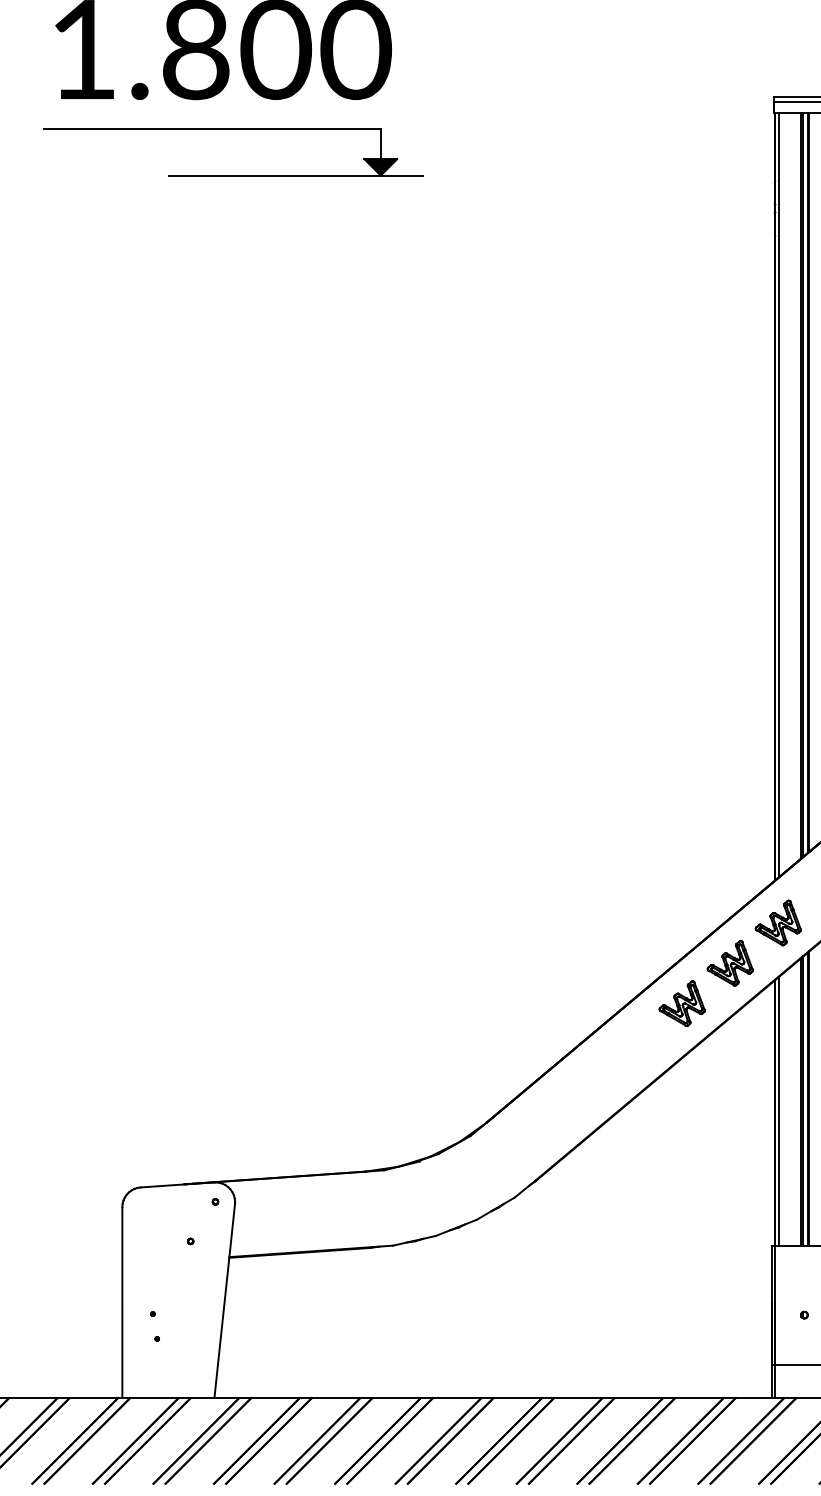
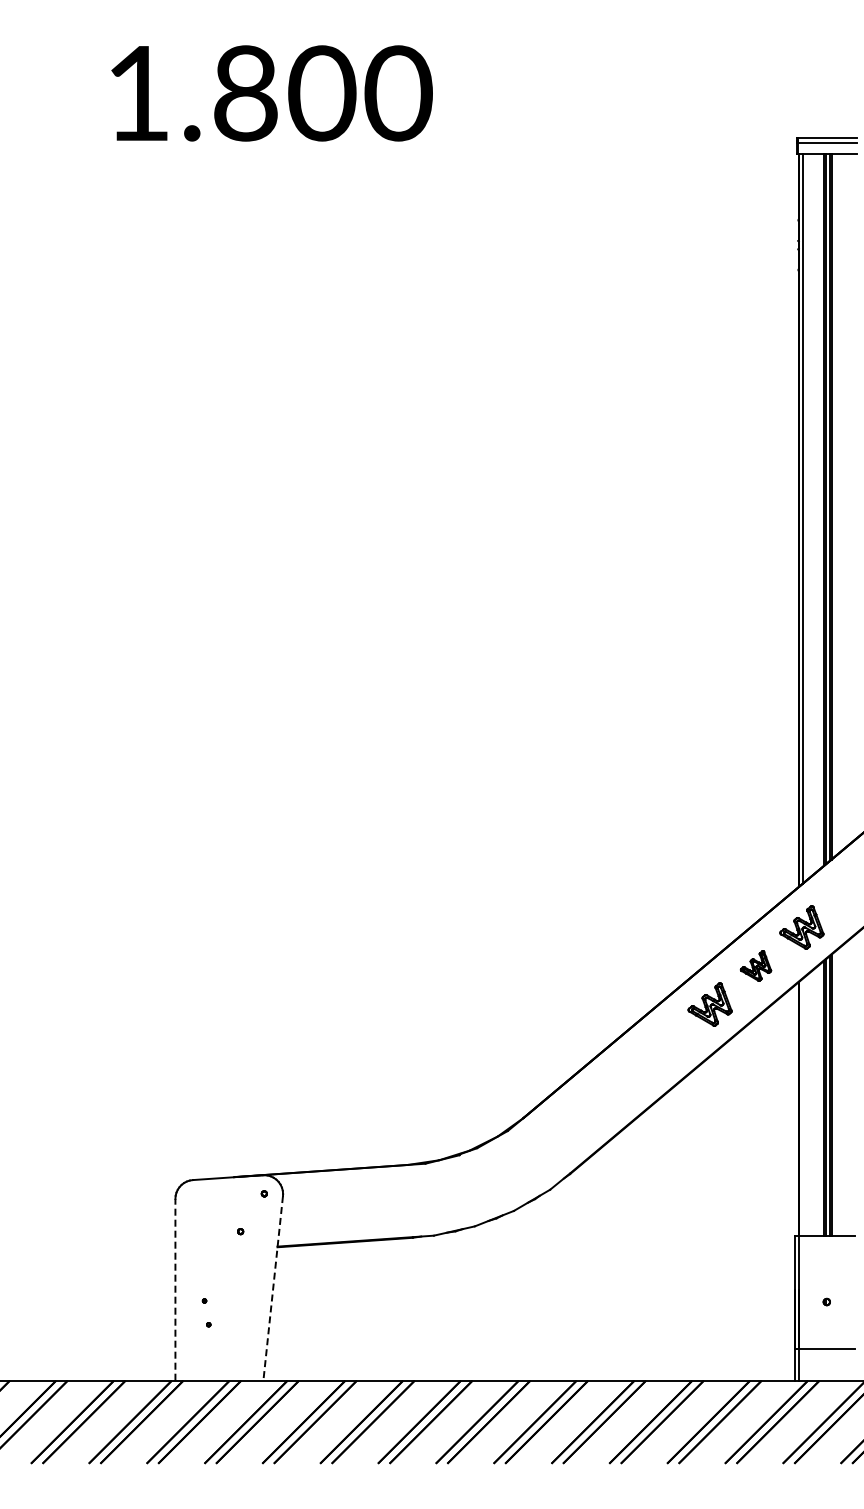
part: (233, 129) -> (281, 169), removed
part: (729, 962) -> (755, 965), size x0.7
line: (778, 1111) -> (802, 1107), removed
line: (225, 1300) -> (273, 1288), solid -> dashed
line: (122, 1302) -> (175, 1289), solid -> dashed

